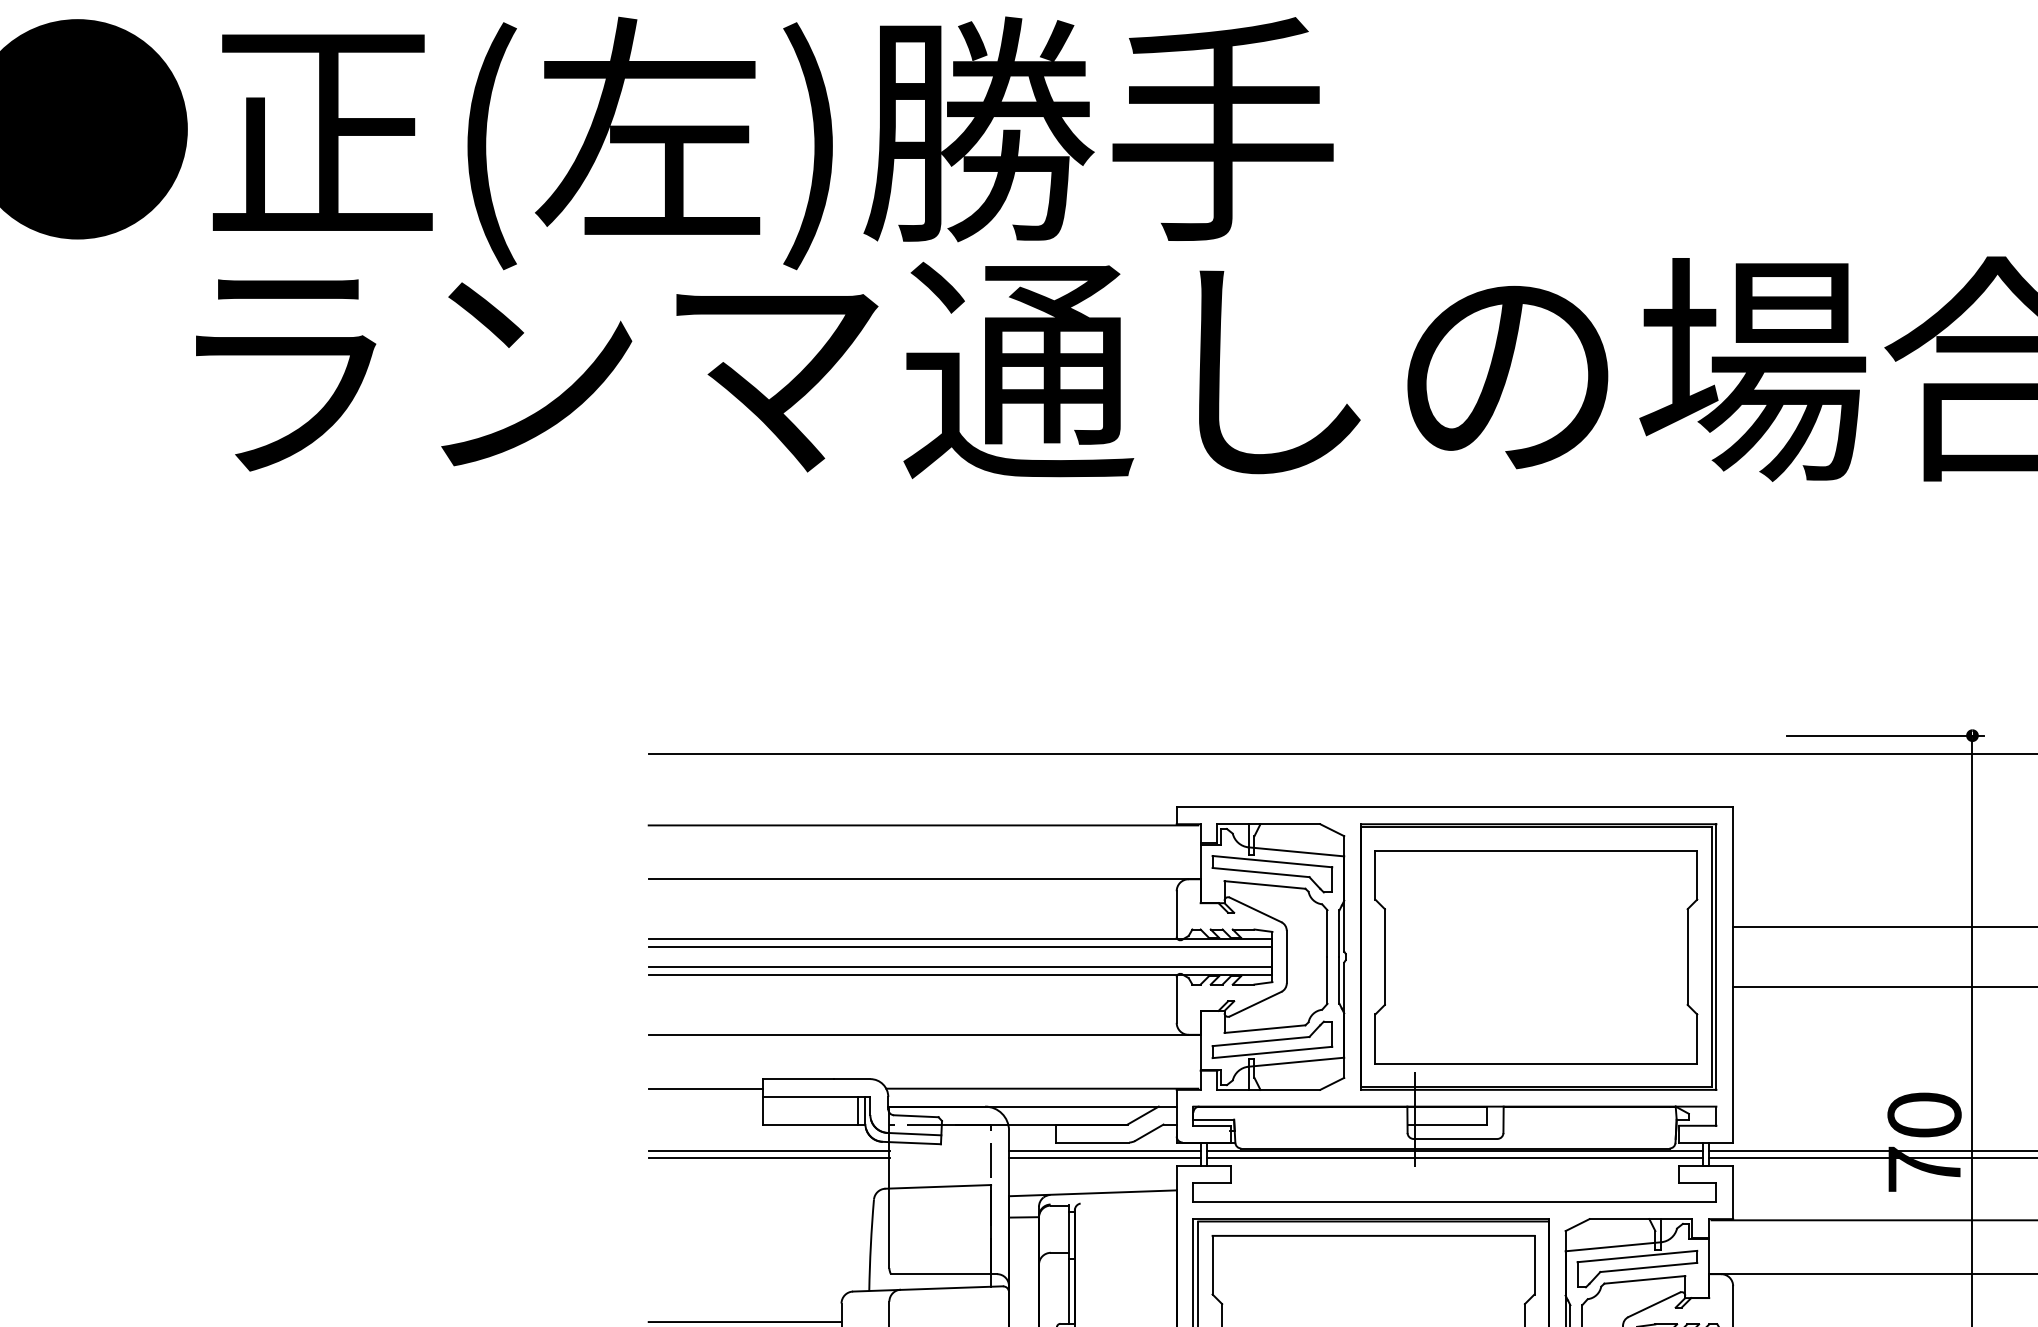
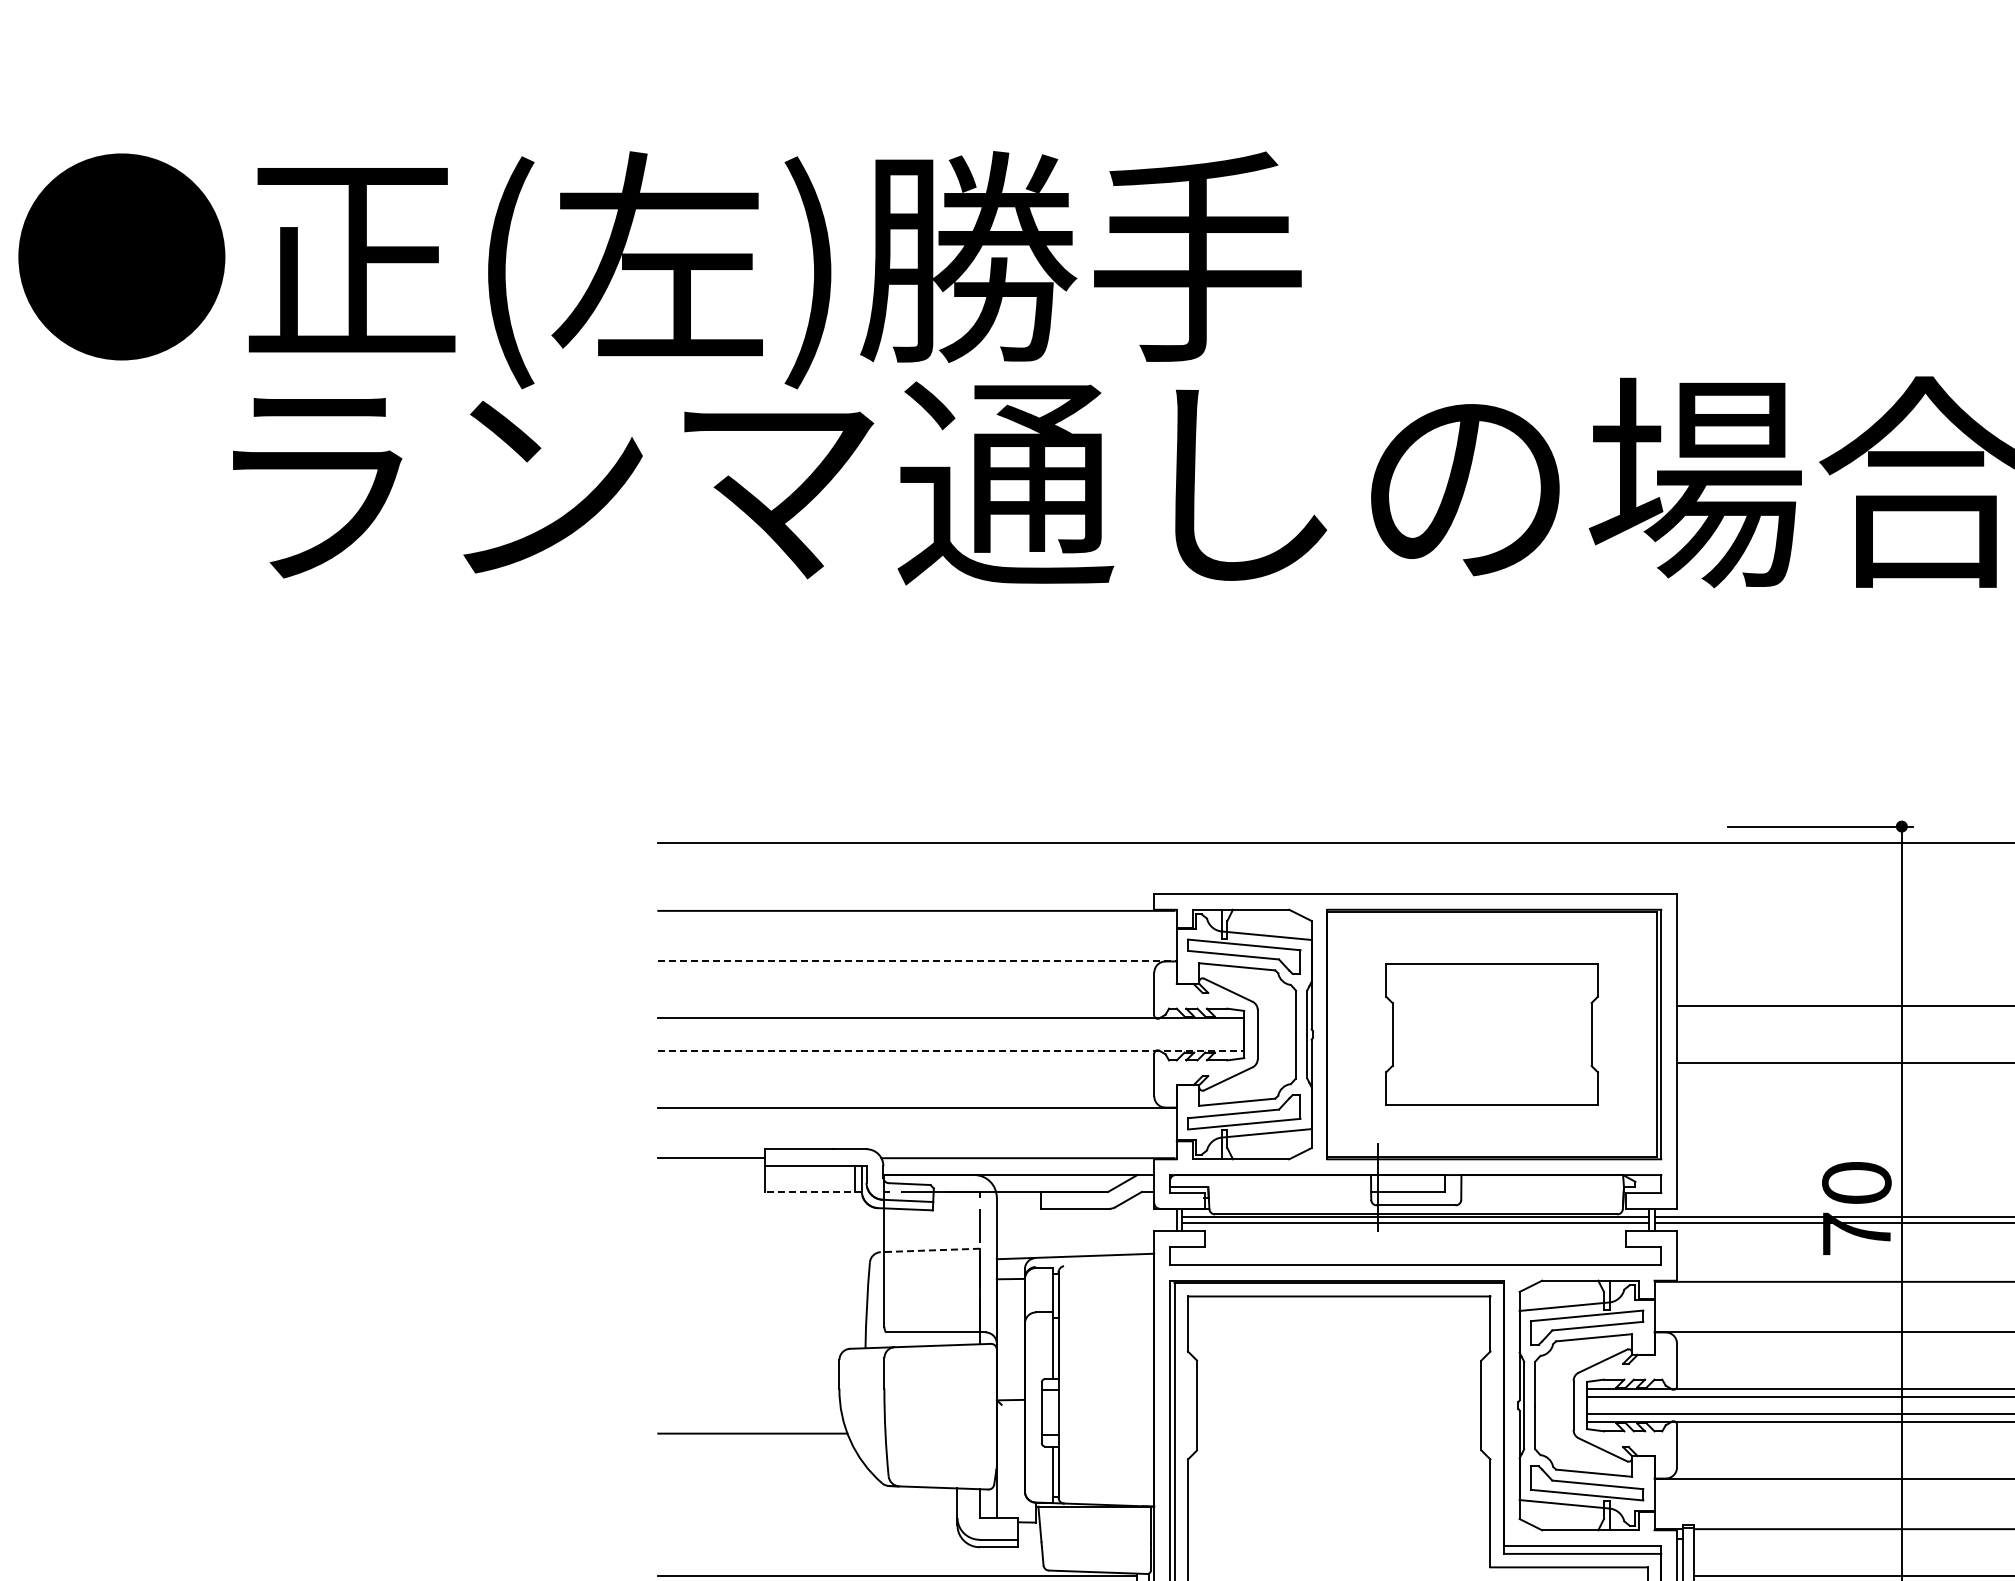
line: (925, 879) -> (918, 961), solid -> dashed
line: (960, 947) -> (951, 1025), removed
part: (1535, 957) -> (1491, 1034), size x0.7
line: (960, 966) -> (951, 1043), removed
line: (960, 975) -> (951, 1051), solid -> dashed
line: (813, 1124) -> (813, 1191), solid -> dashed
line: (769, 1150) -> (771, 1216), removed
line: (1104, 1150) -> (1086, 1216), removed
line: (769, 1158) -> (771, 1223), removed
line: (1104, 1158) -> (1086, 1223), removed
line: (938, 1186) -> (930, 1250), solid -> dashed
line: (744, 1322) -> (748, 1377), removed

